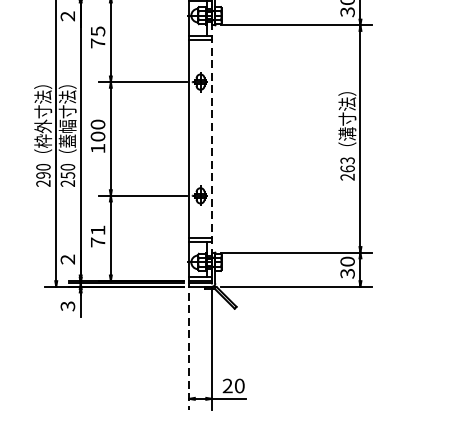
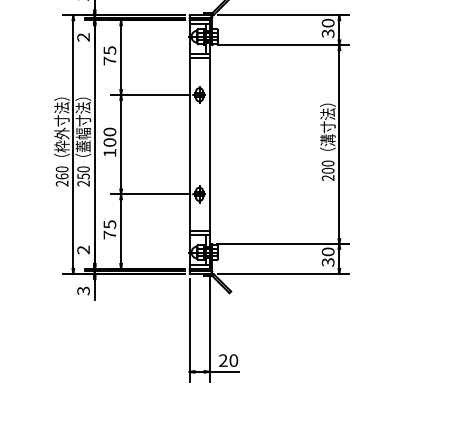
line: (211, 138) -> (209, 144), dashed -> solid
text: (346, 164) -> (327, 166), 263 -> 200
text: (42, 175) -> (61, 176), 290 -> 260
text: (97, 230) -> (109, 224), 71 -> 75
line: (189, 351) -> (189, 330), dashed -> solid

